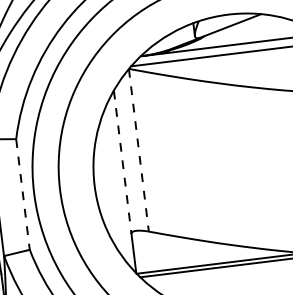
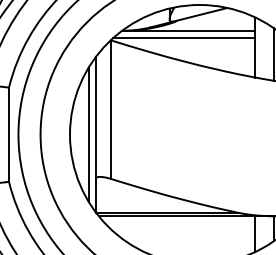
line: (138, 151) -> (110, 110), dashed -> solid
line: (122, 161) -> (95, 117), dashed -> solid
line: (116, 182) -> (88, 134), added
line: (22, 195) -> (8, 135), dashed -> solid

